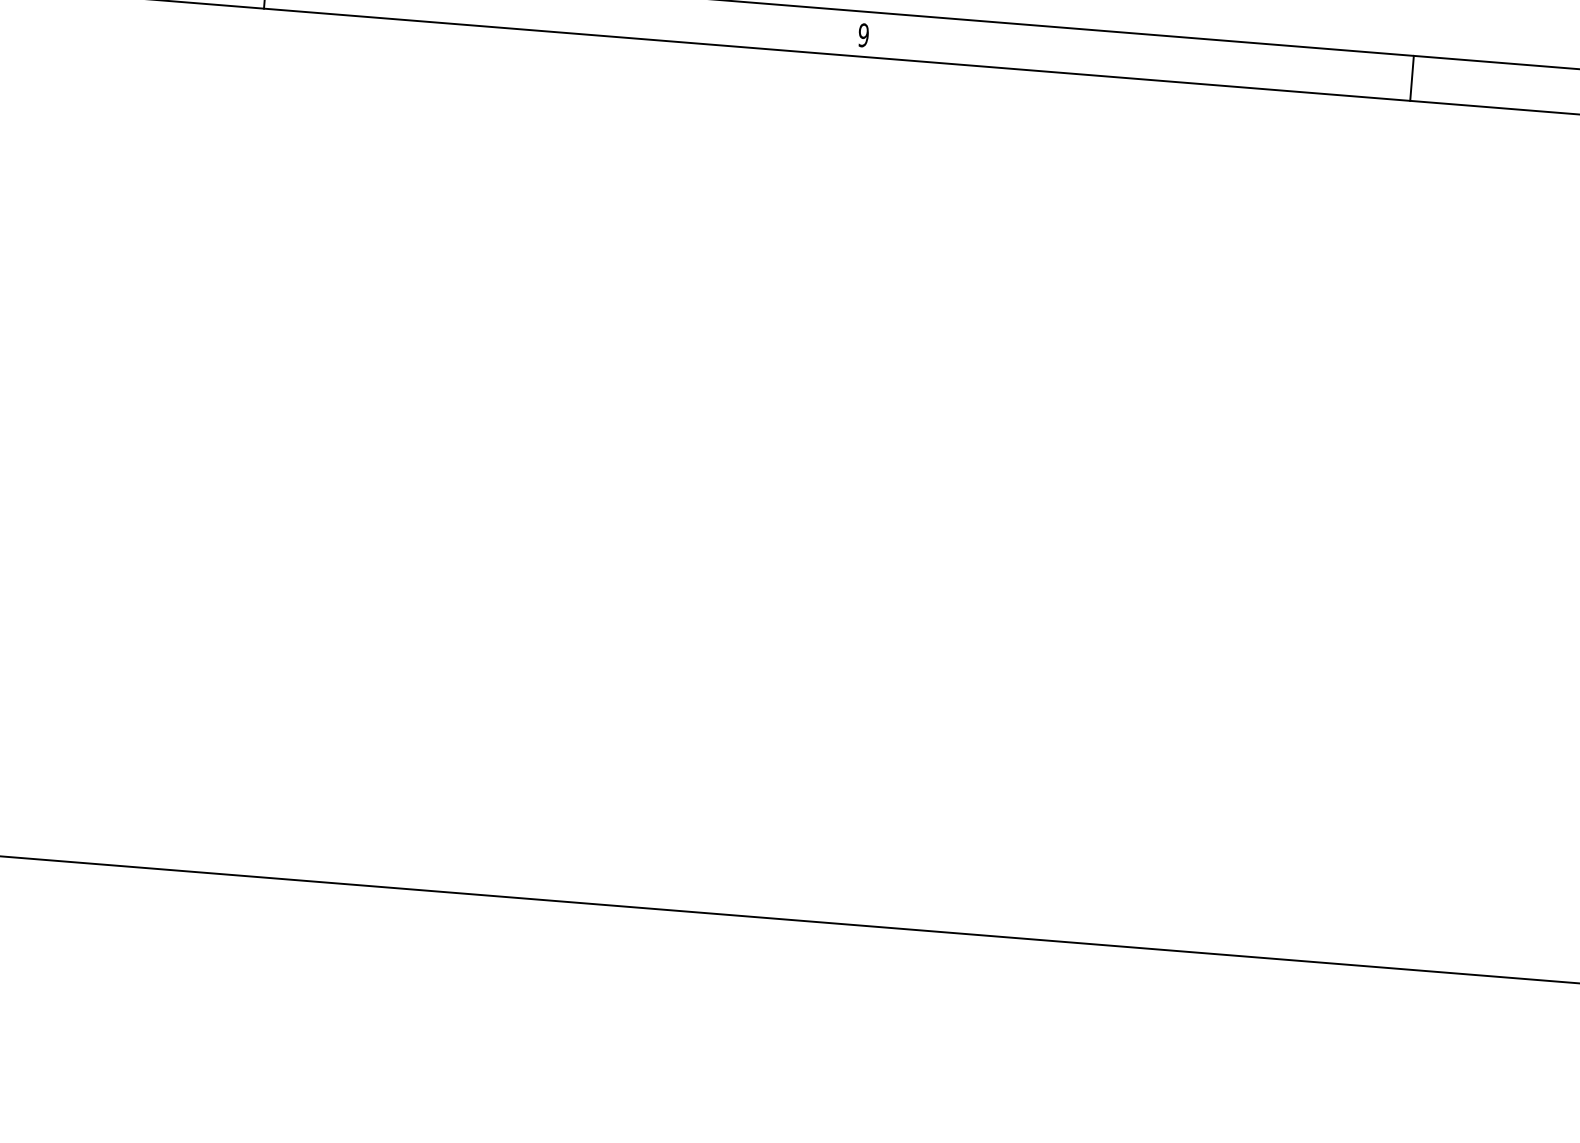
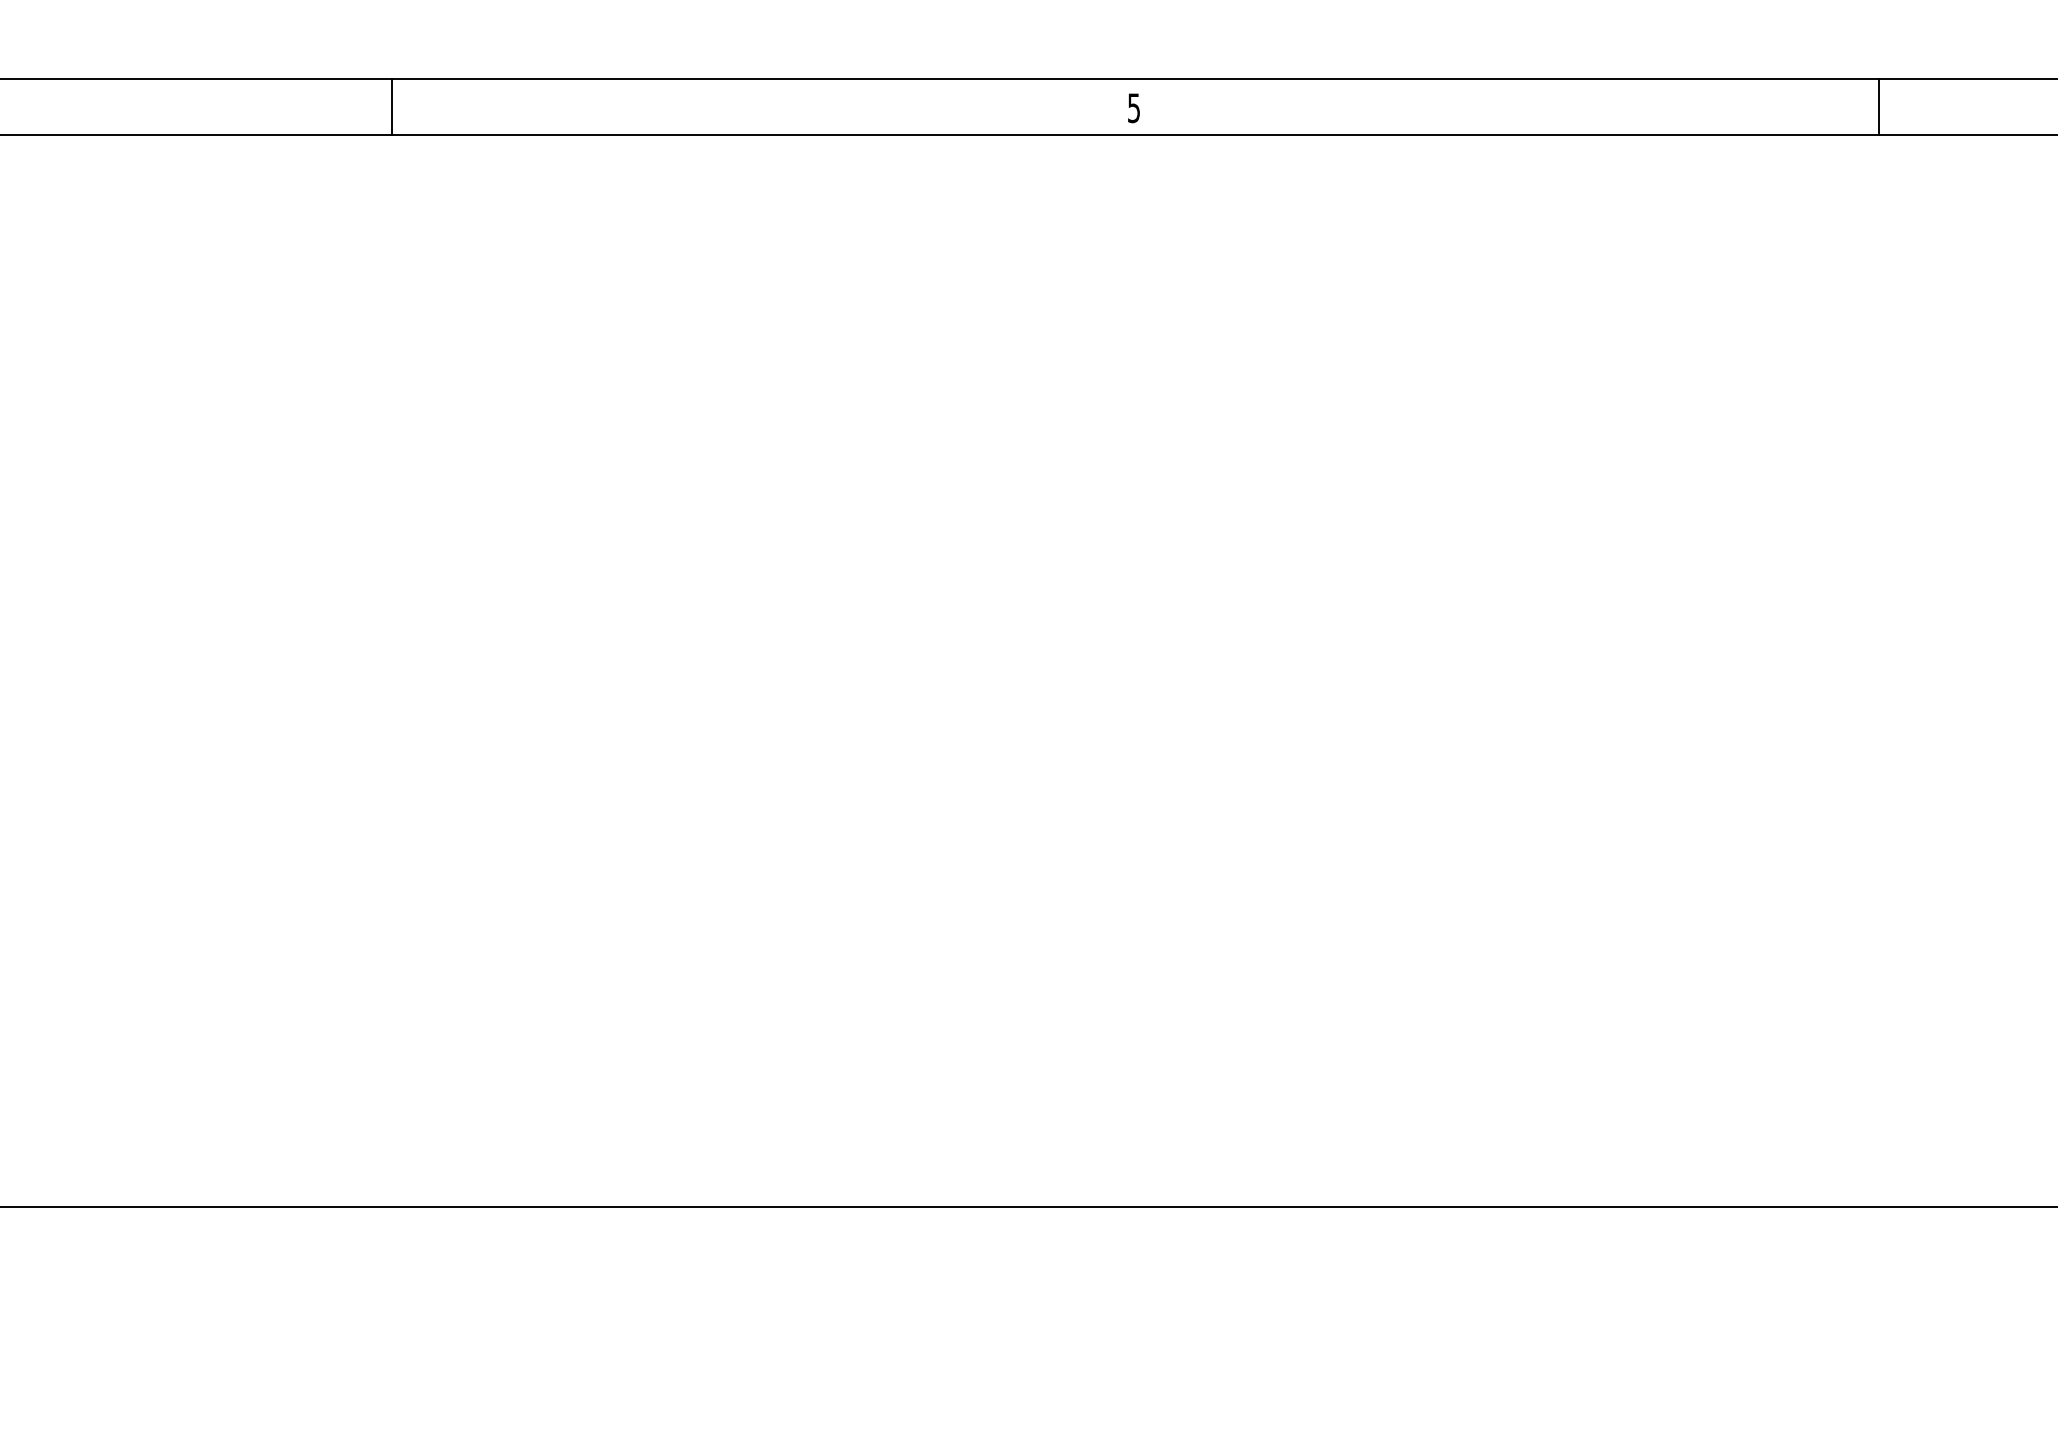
text: (863, 34) -> (1133, 107), 9 -> 5
line: (1411, 78) -> (1878, 106), moved

